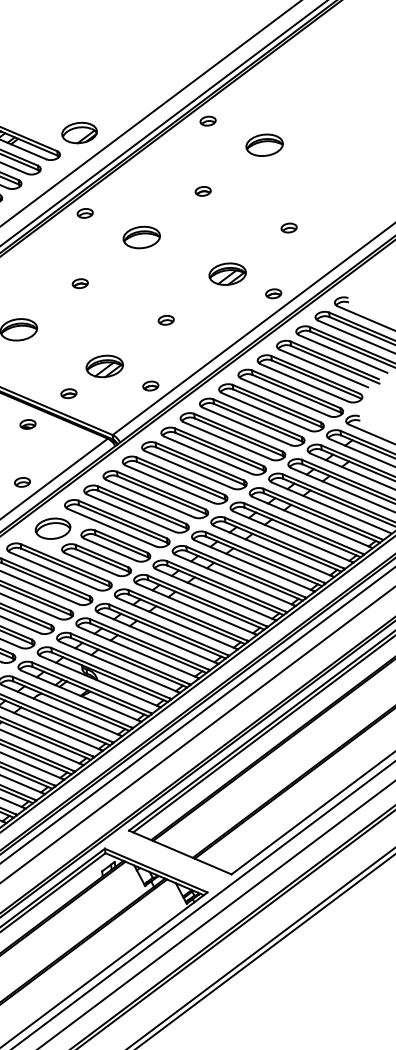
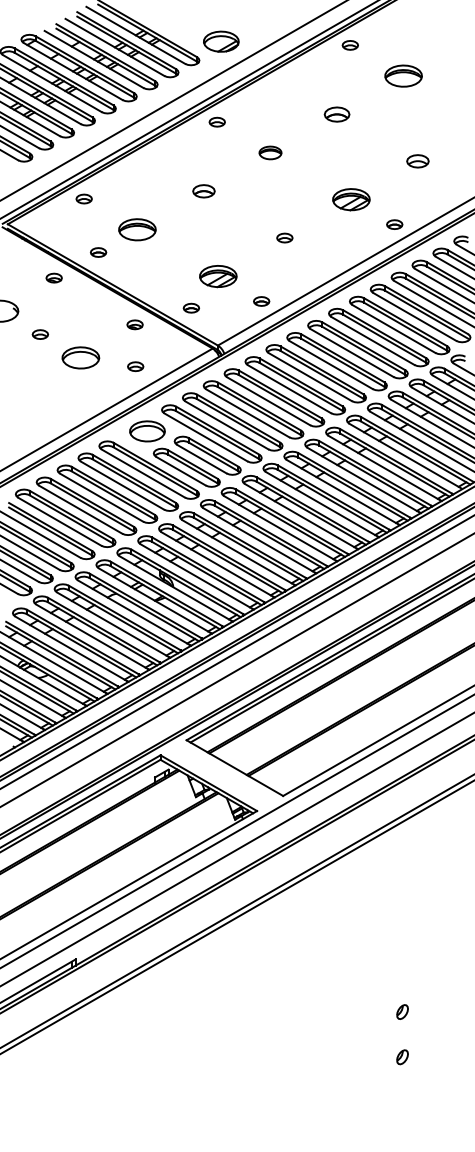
part: (202, 191) -> (336, 114), size x1.6
part: (288, 227) -> (417, 160), size x1.4
part: (141, 237) -> (270, 152), size x0.6
part: (79, 283) -> (203, 191), size x1.4
part: (67, 393) -> (190, 307), moved
part: (22, 482) -> (135, 366), moved

